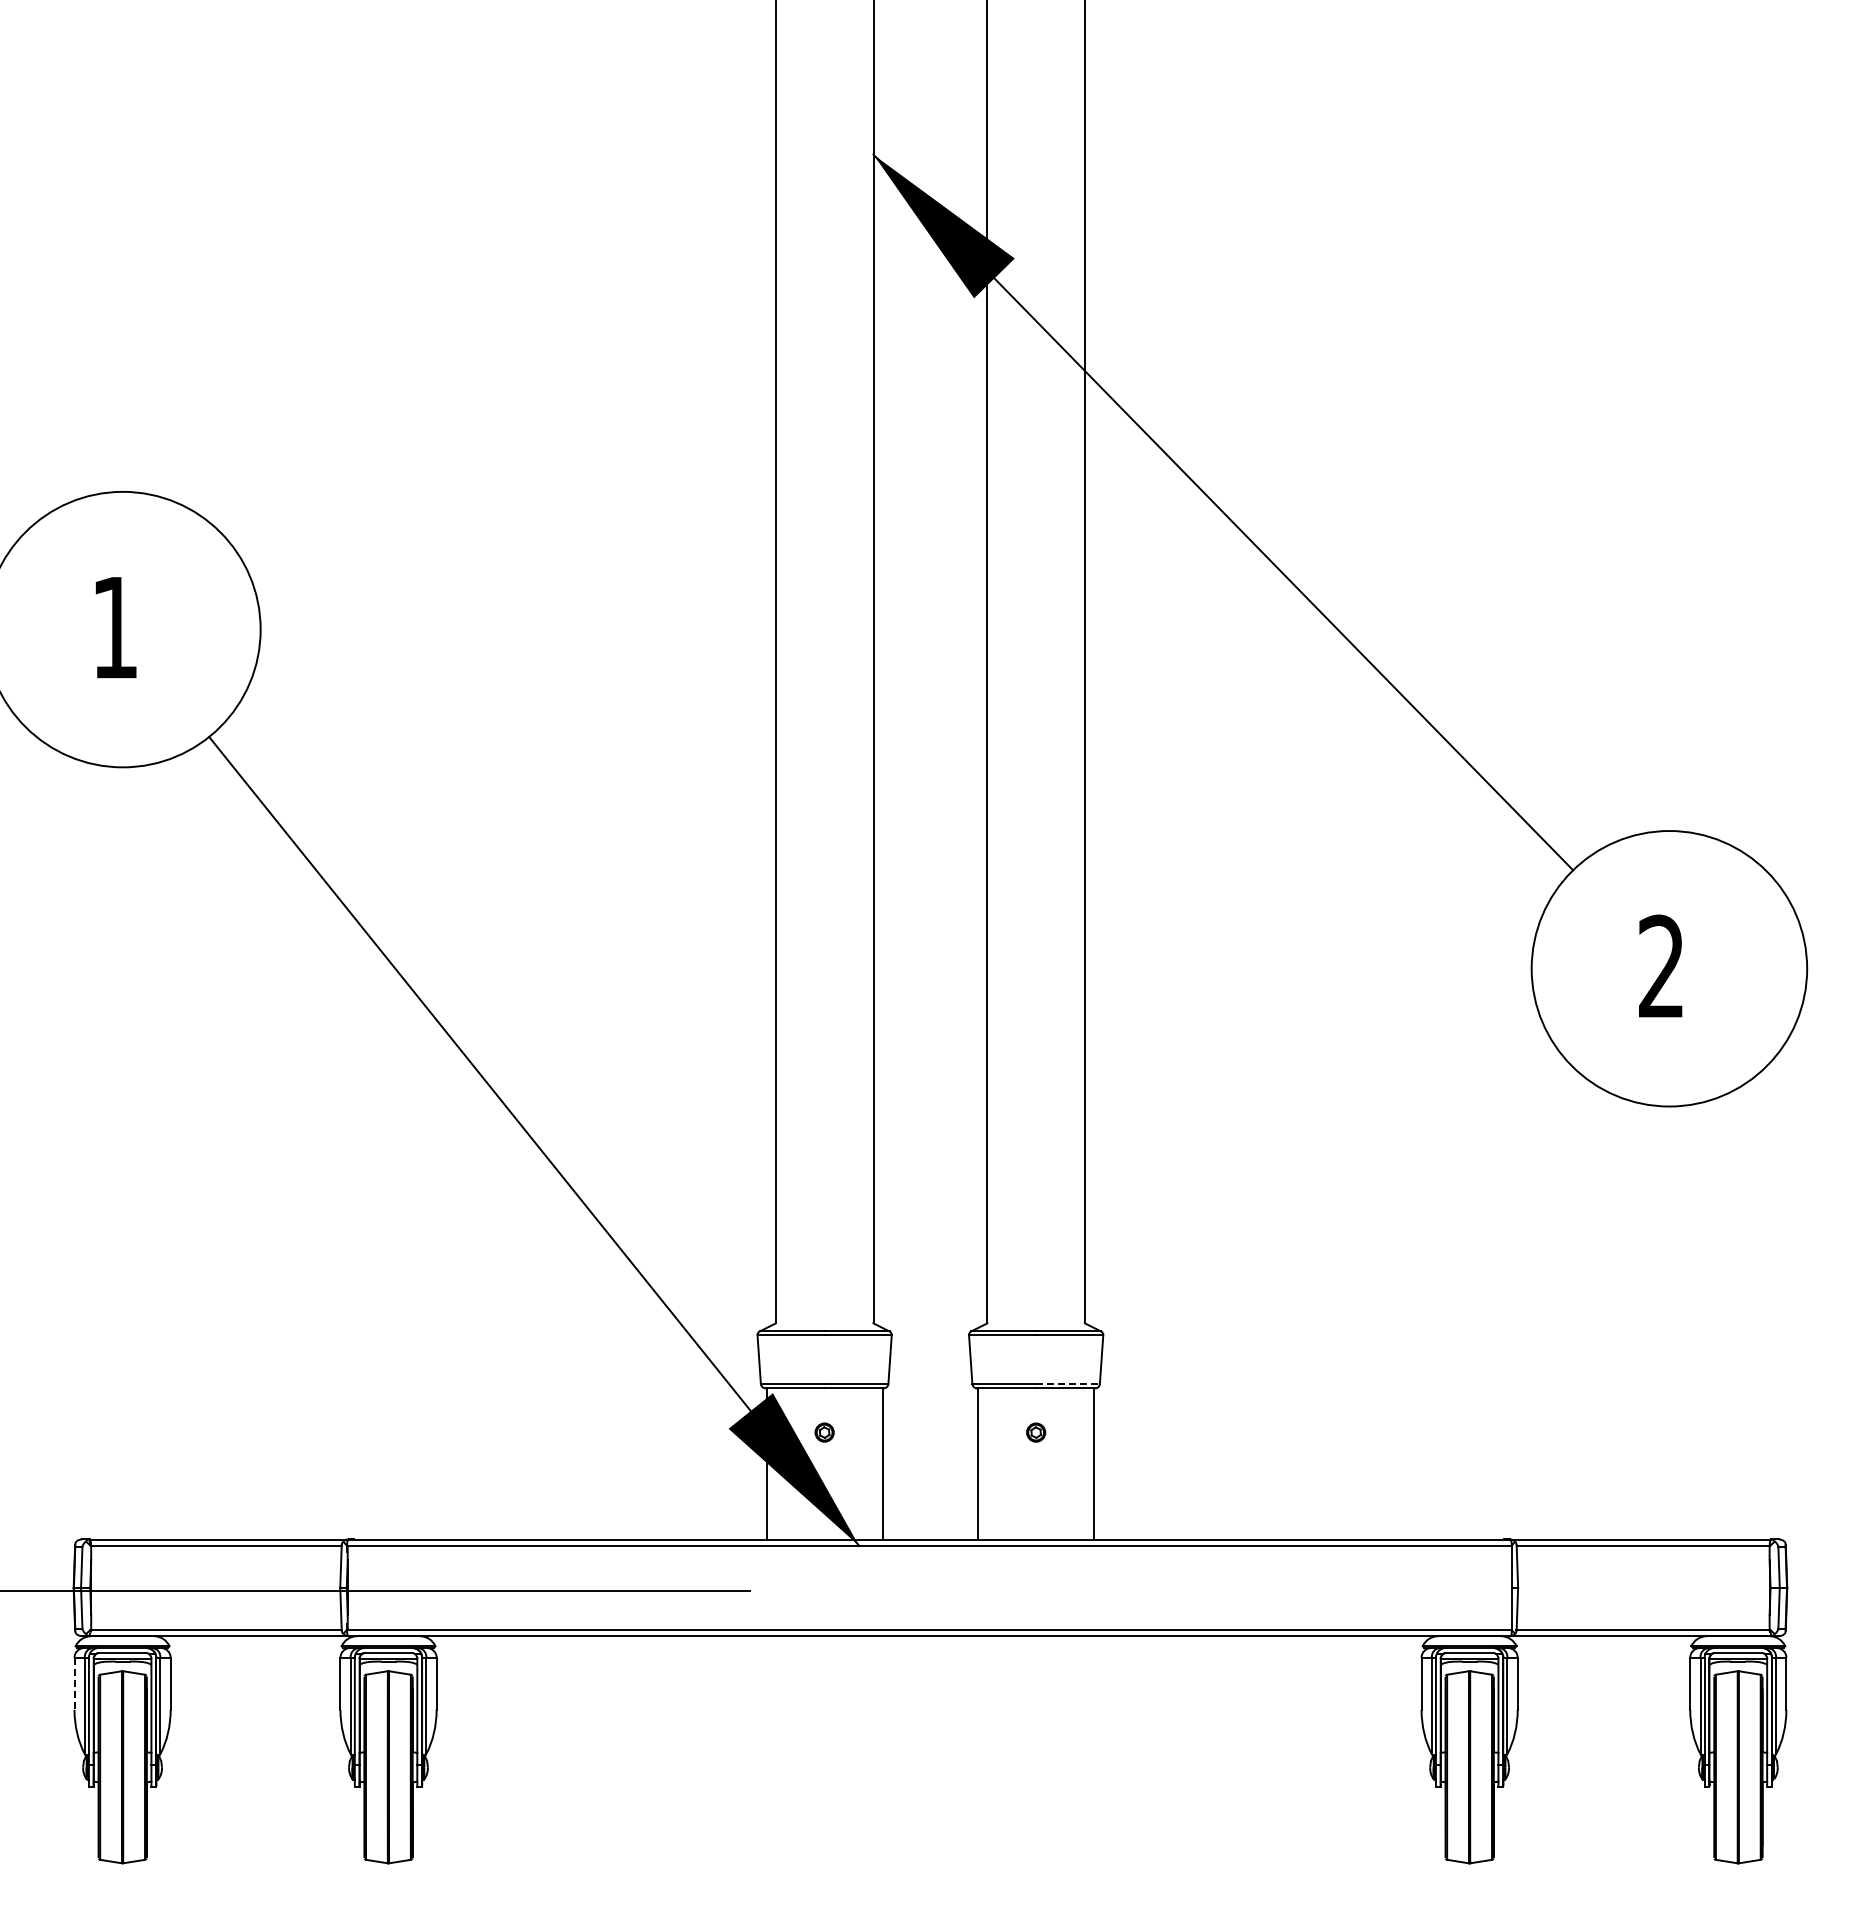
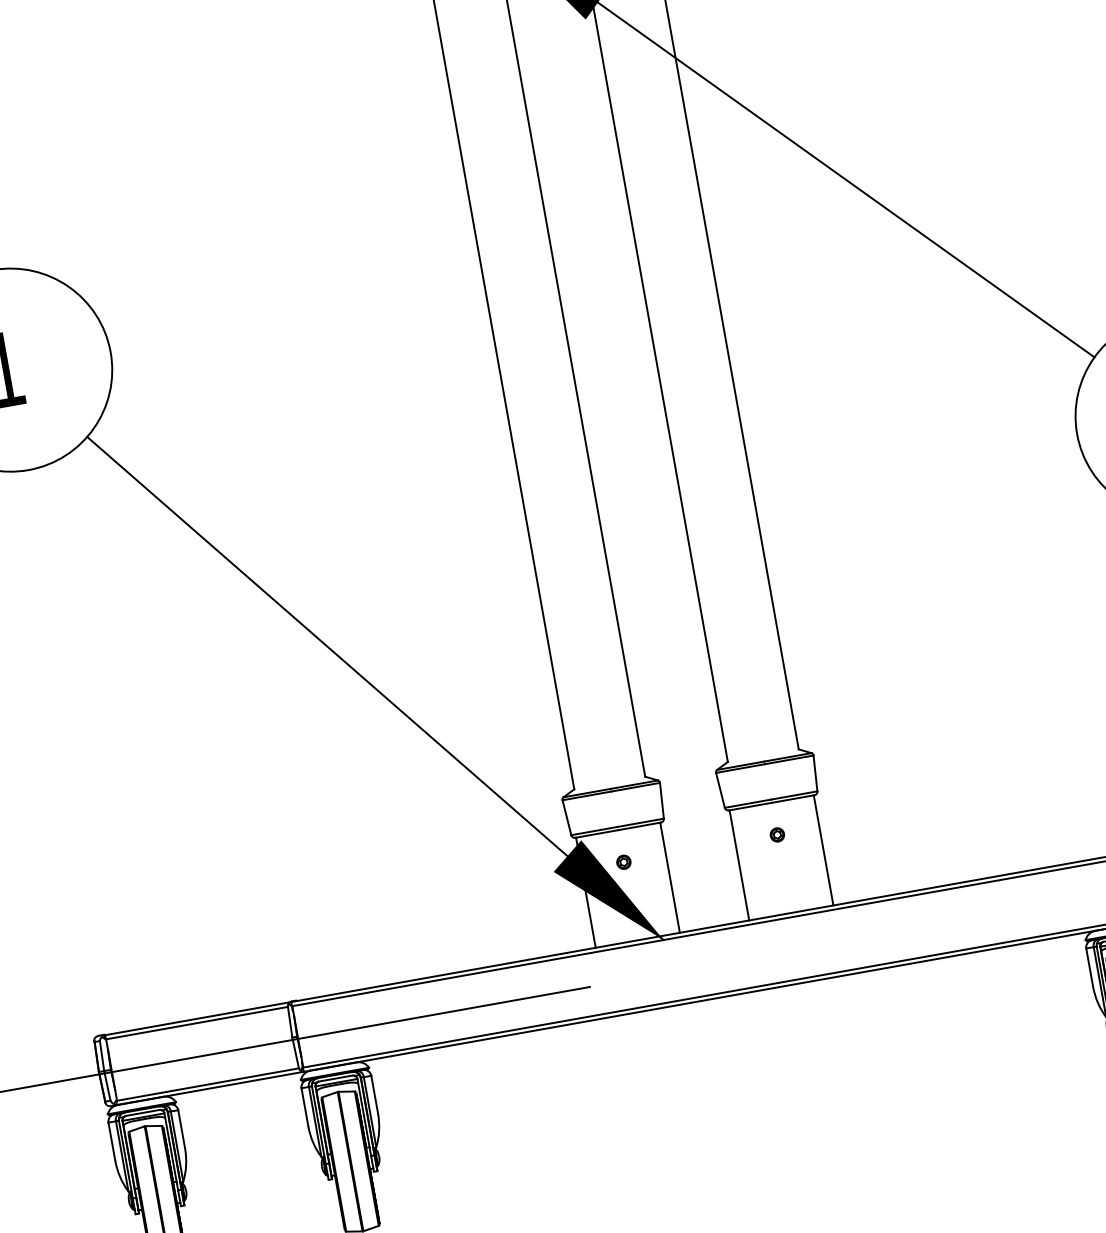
line: (1068, 1383) -> (794, 795), dashed -> solid
line: (74, 1684) -> (111, 1142), dashed -> solid

